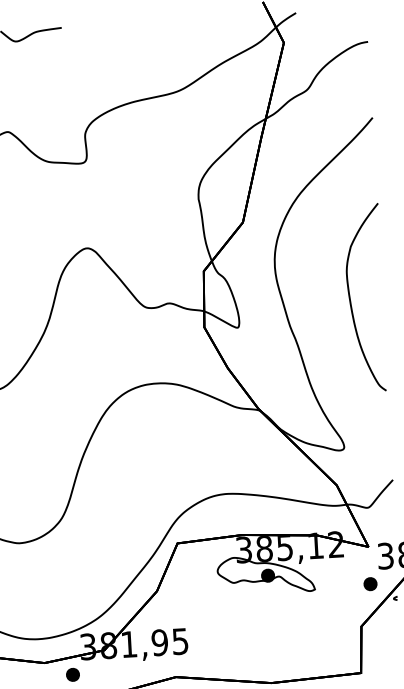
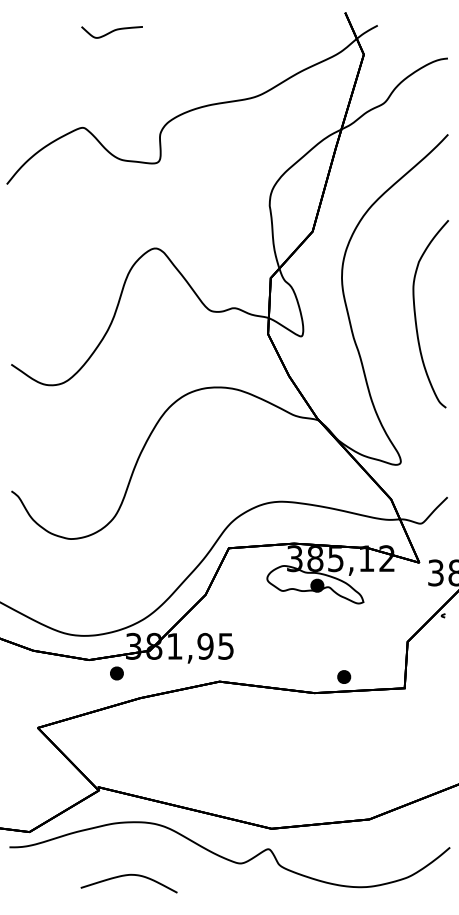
part: (370, 583) -> (344, 676), moved

